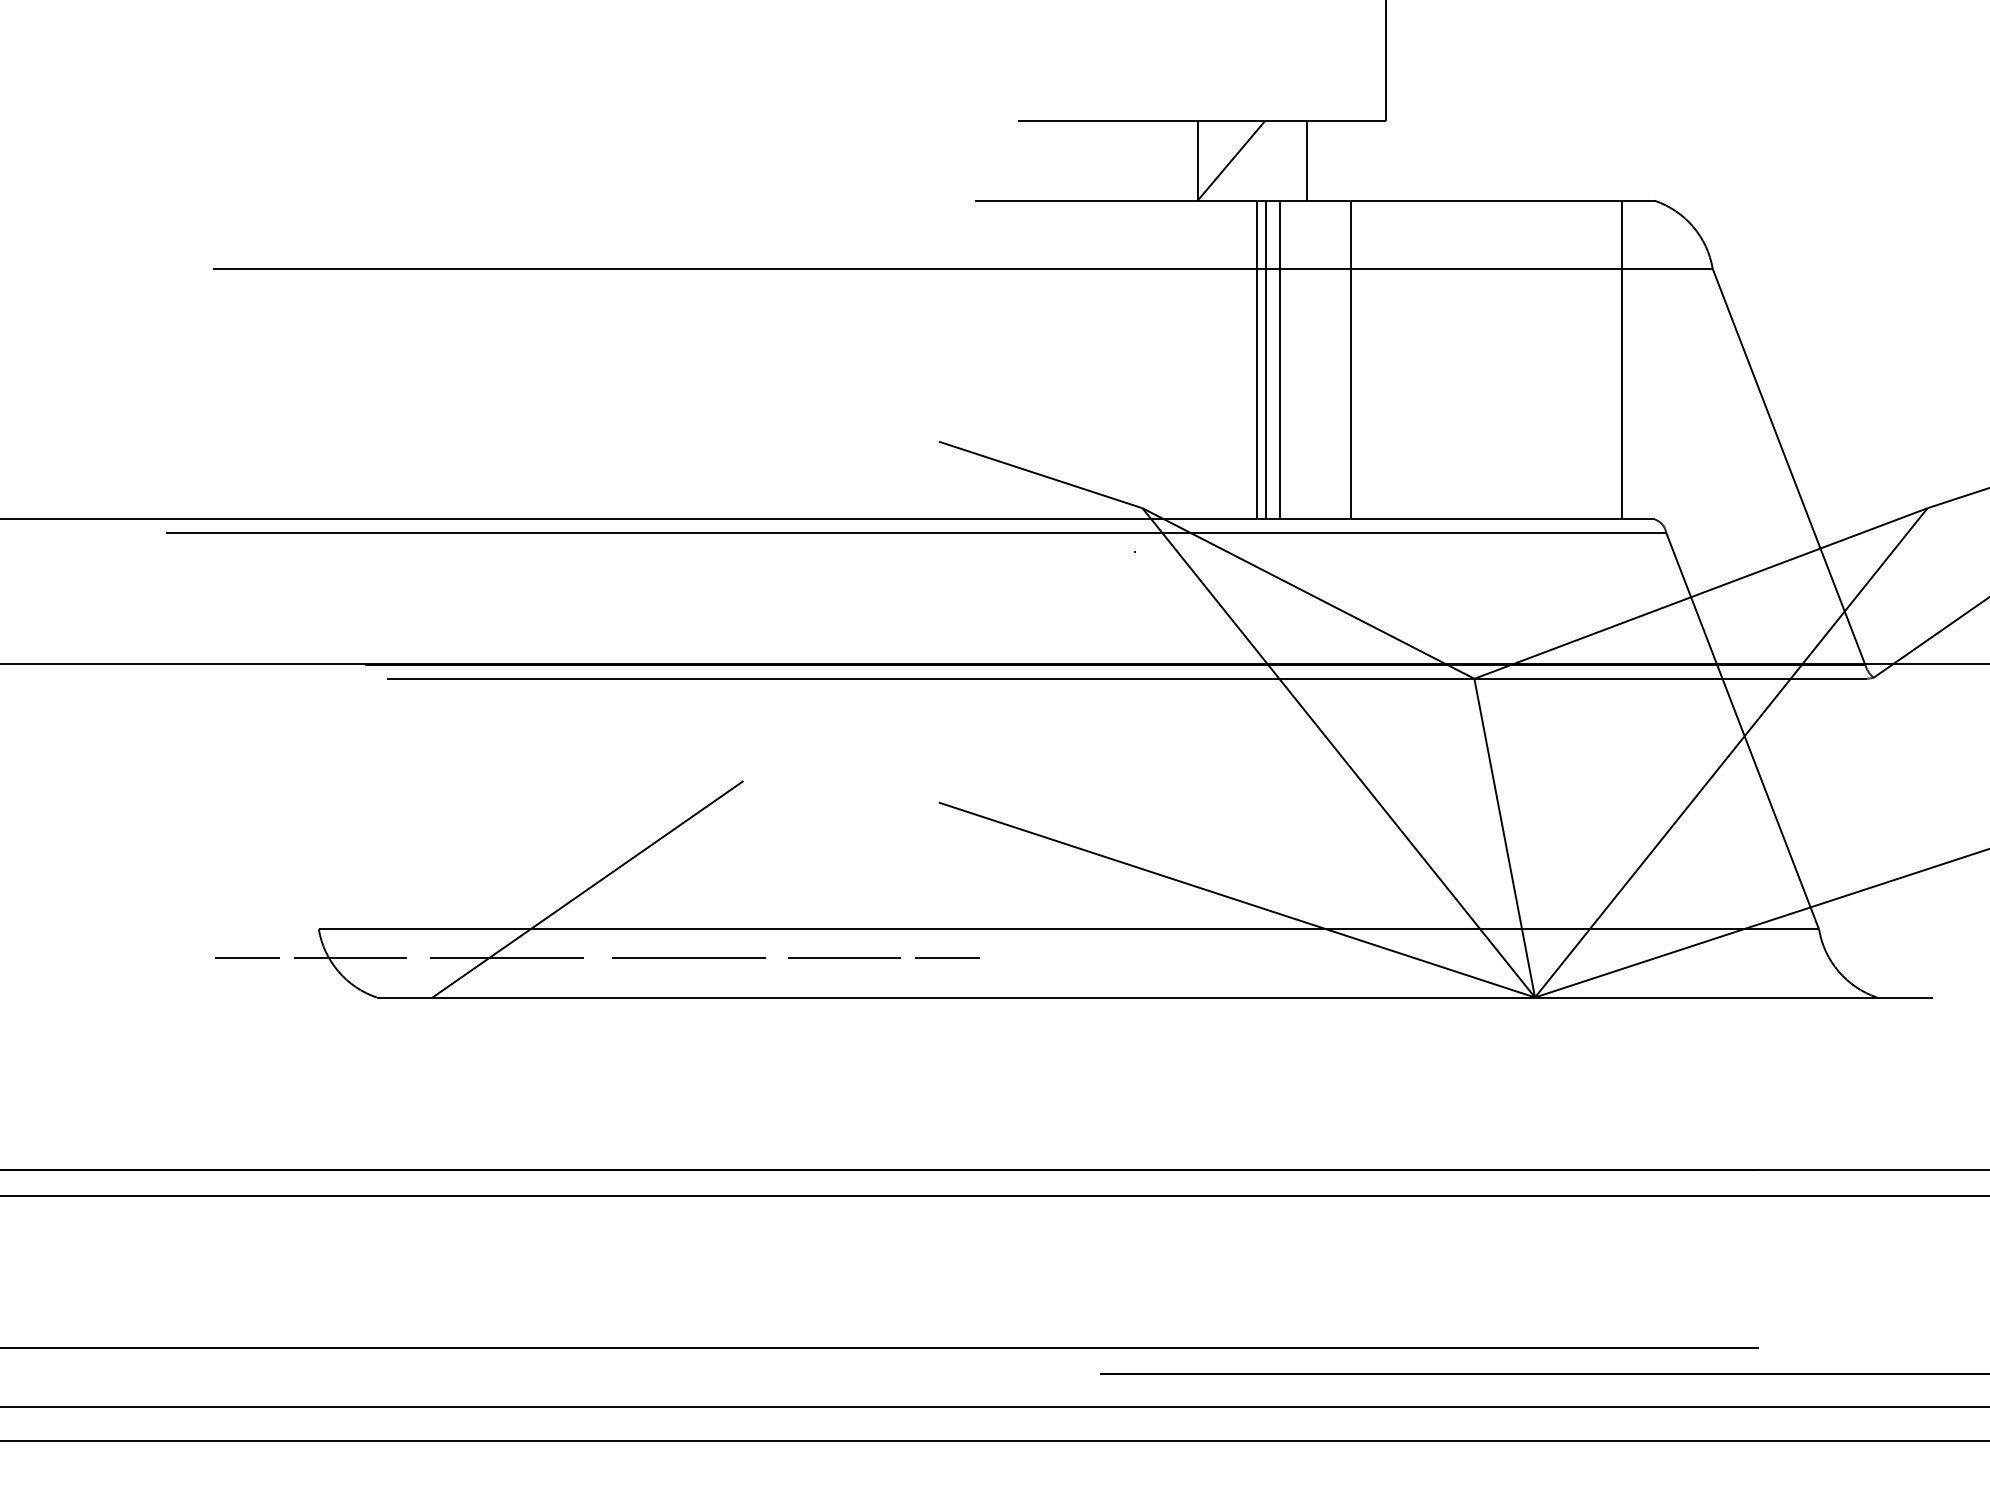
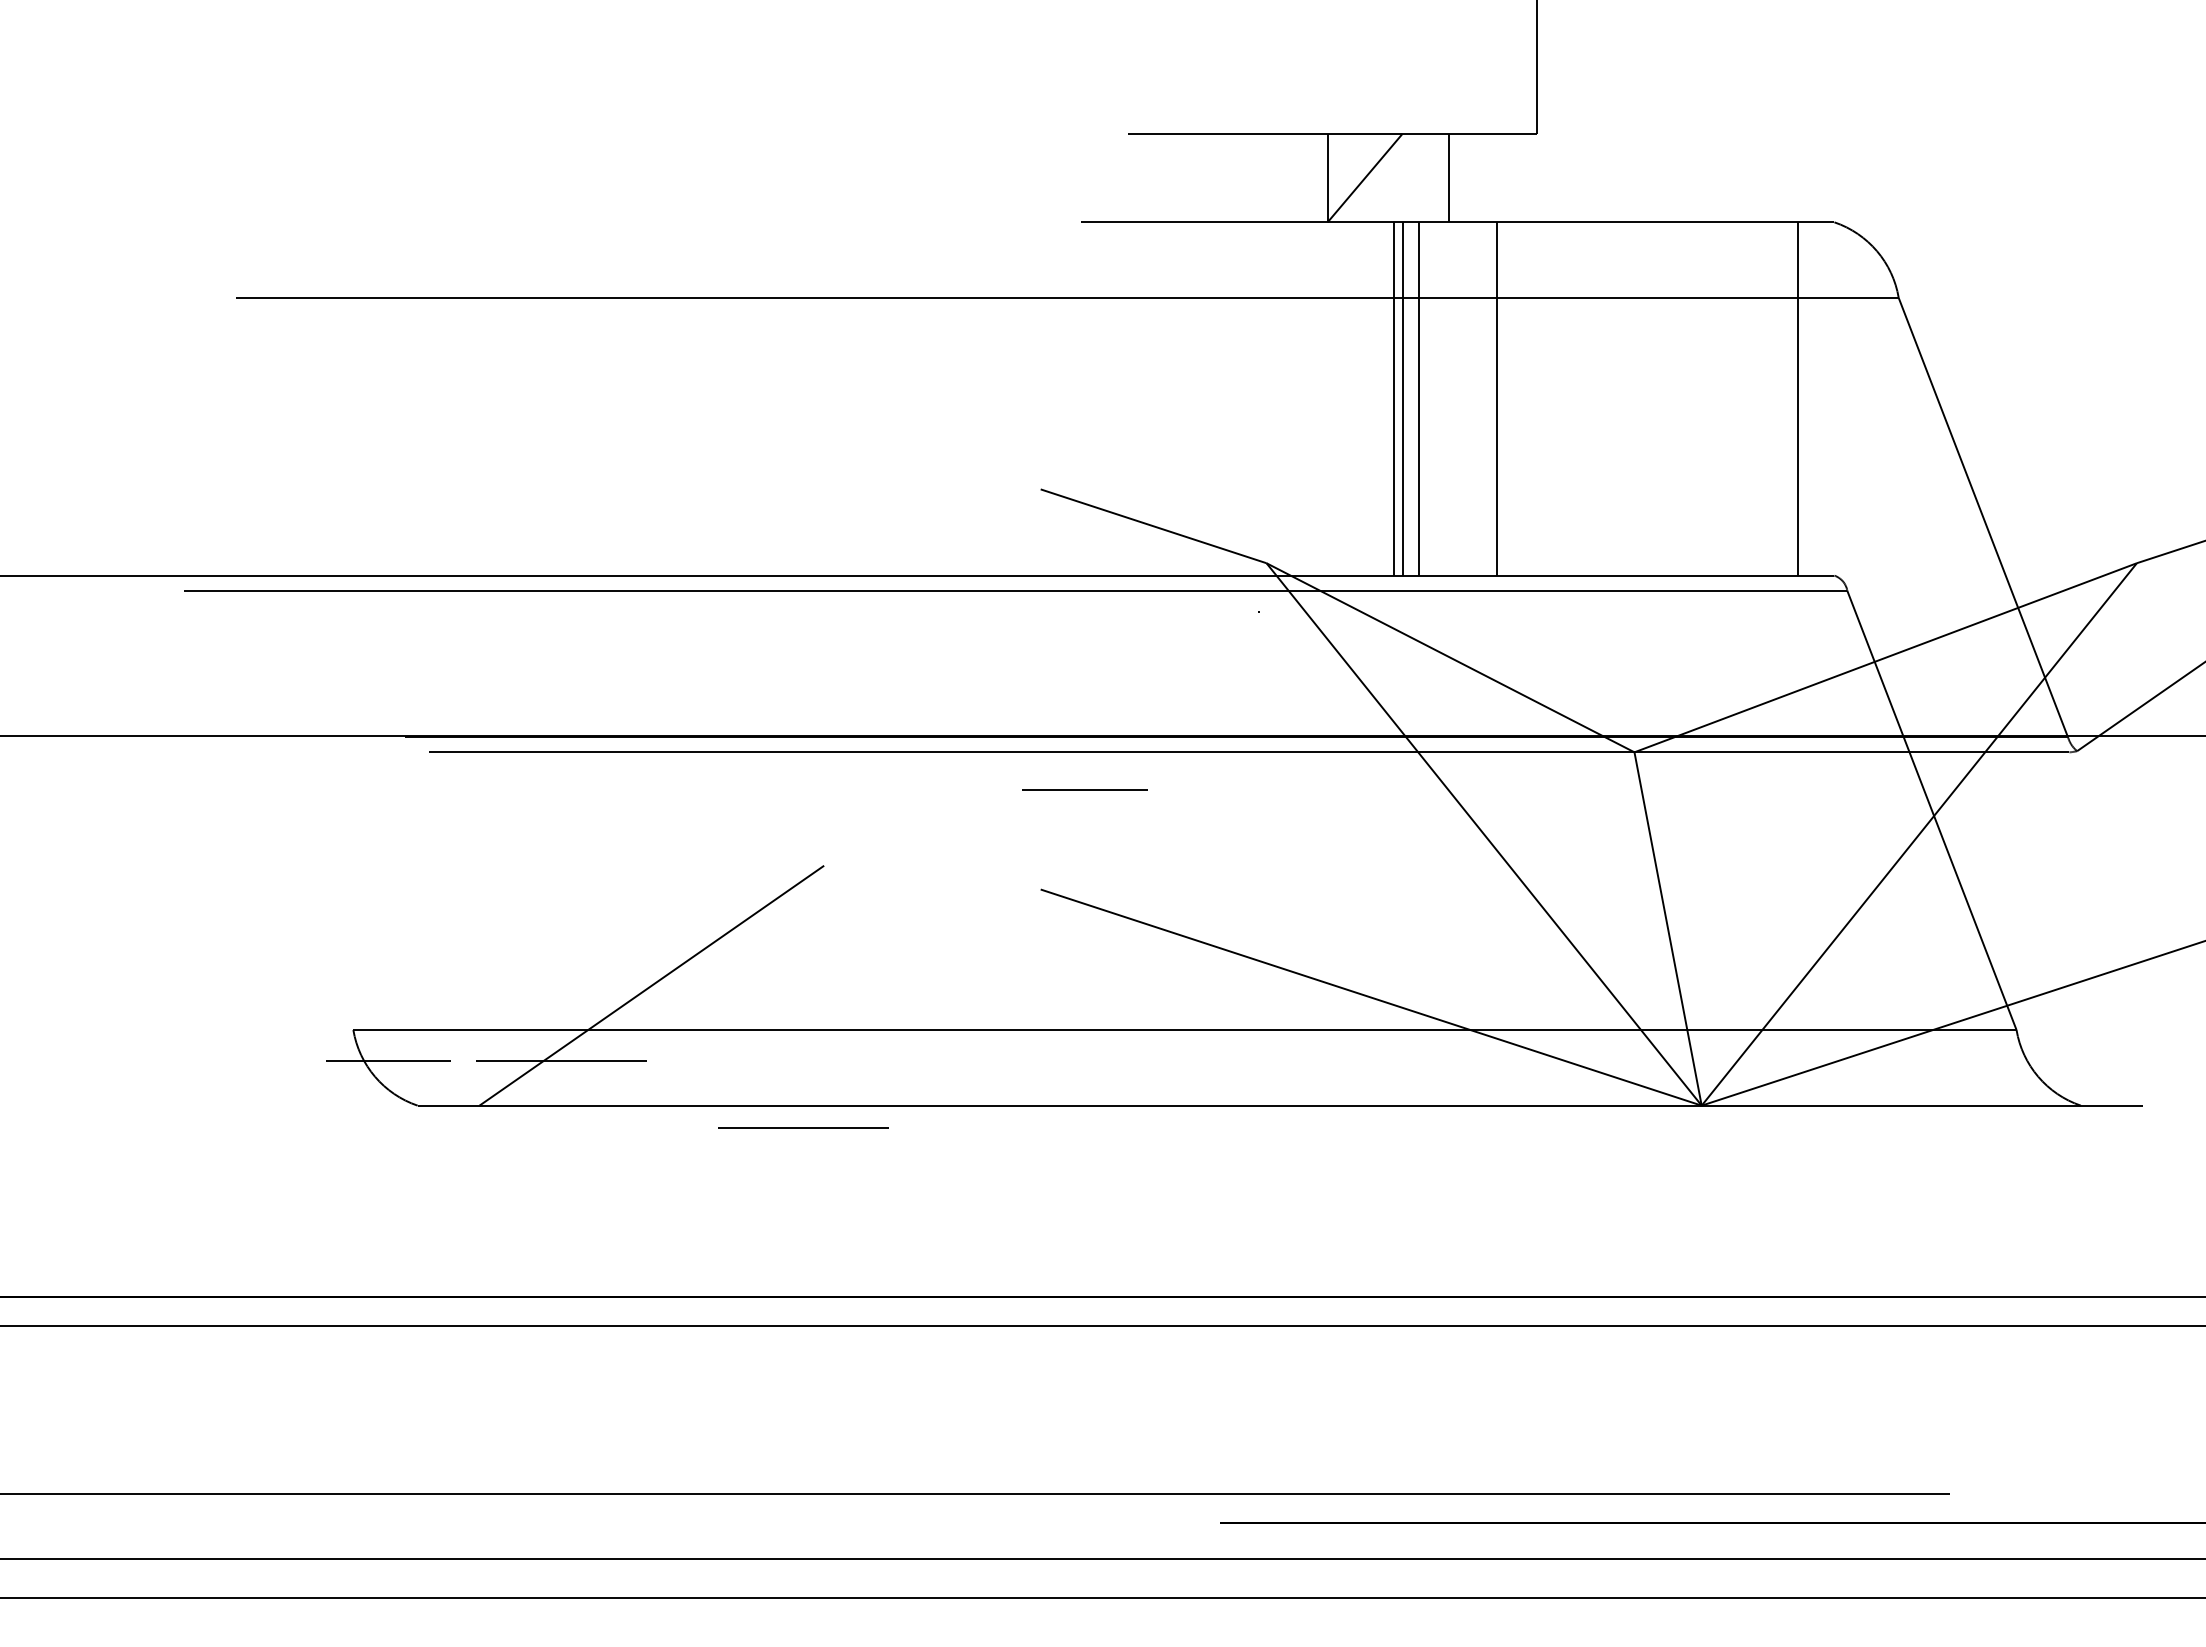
line: (688, 956) -> (803, 1127), moved
line: (843, 956) -> (1084, 789), moved
line: (946, 956) -> (1049, 1060), removed
line: (247, 957) -> (274, 1061), removed

